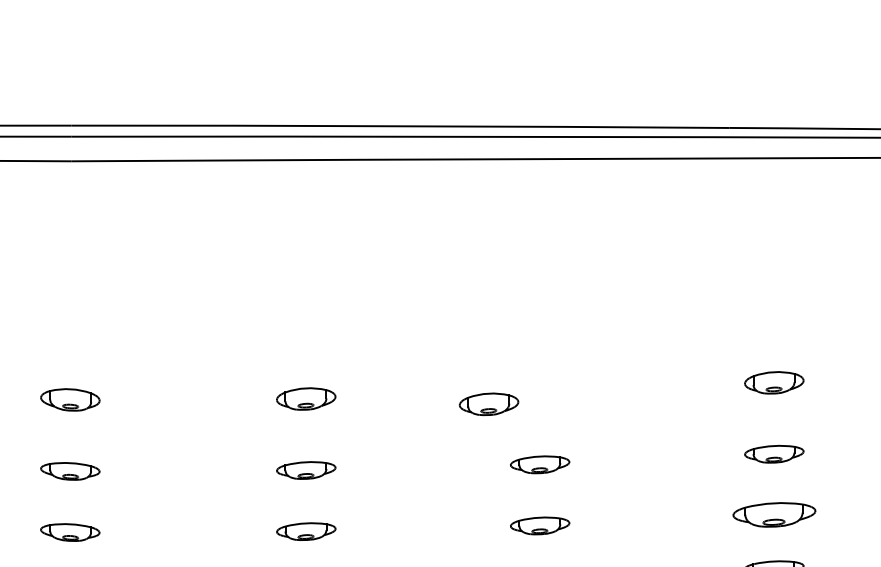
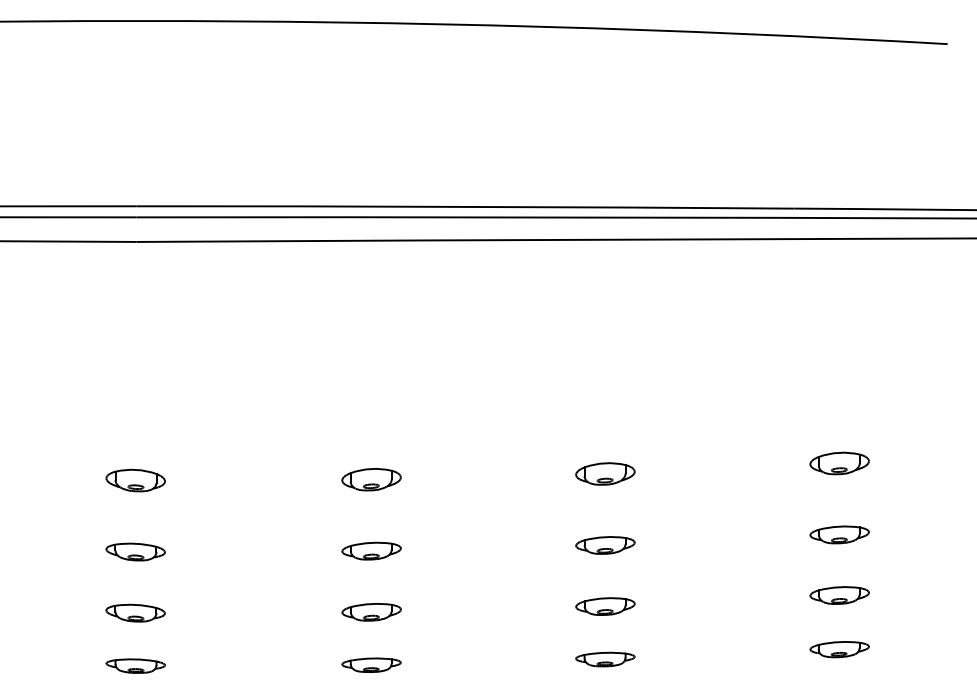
part: (489, 403) -> (605, 473), moved
part: (774, 514) -> (839, 595), size x0.71

